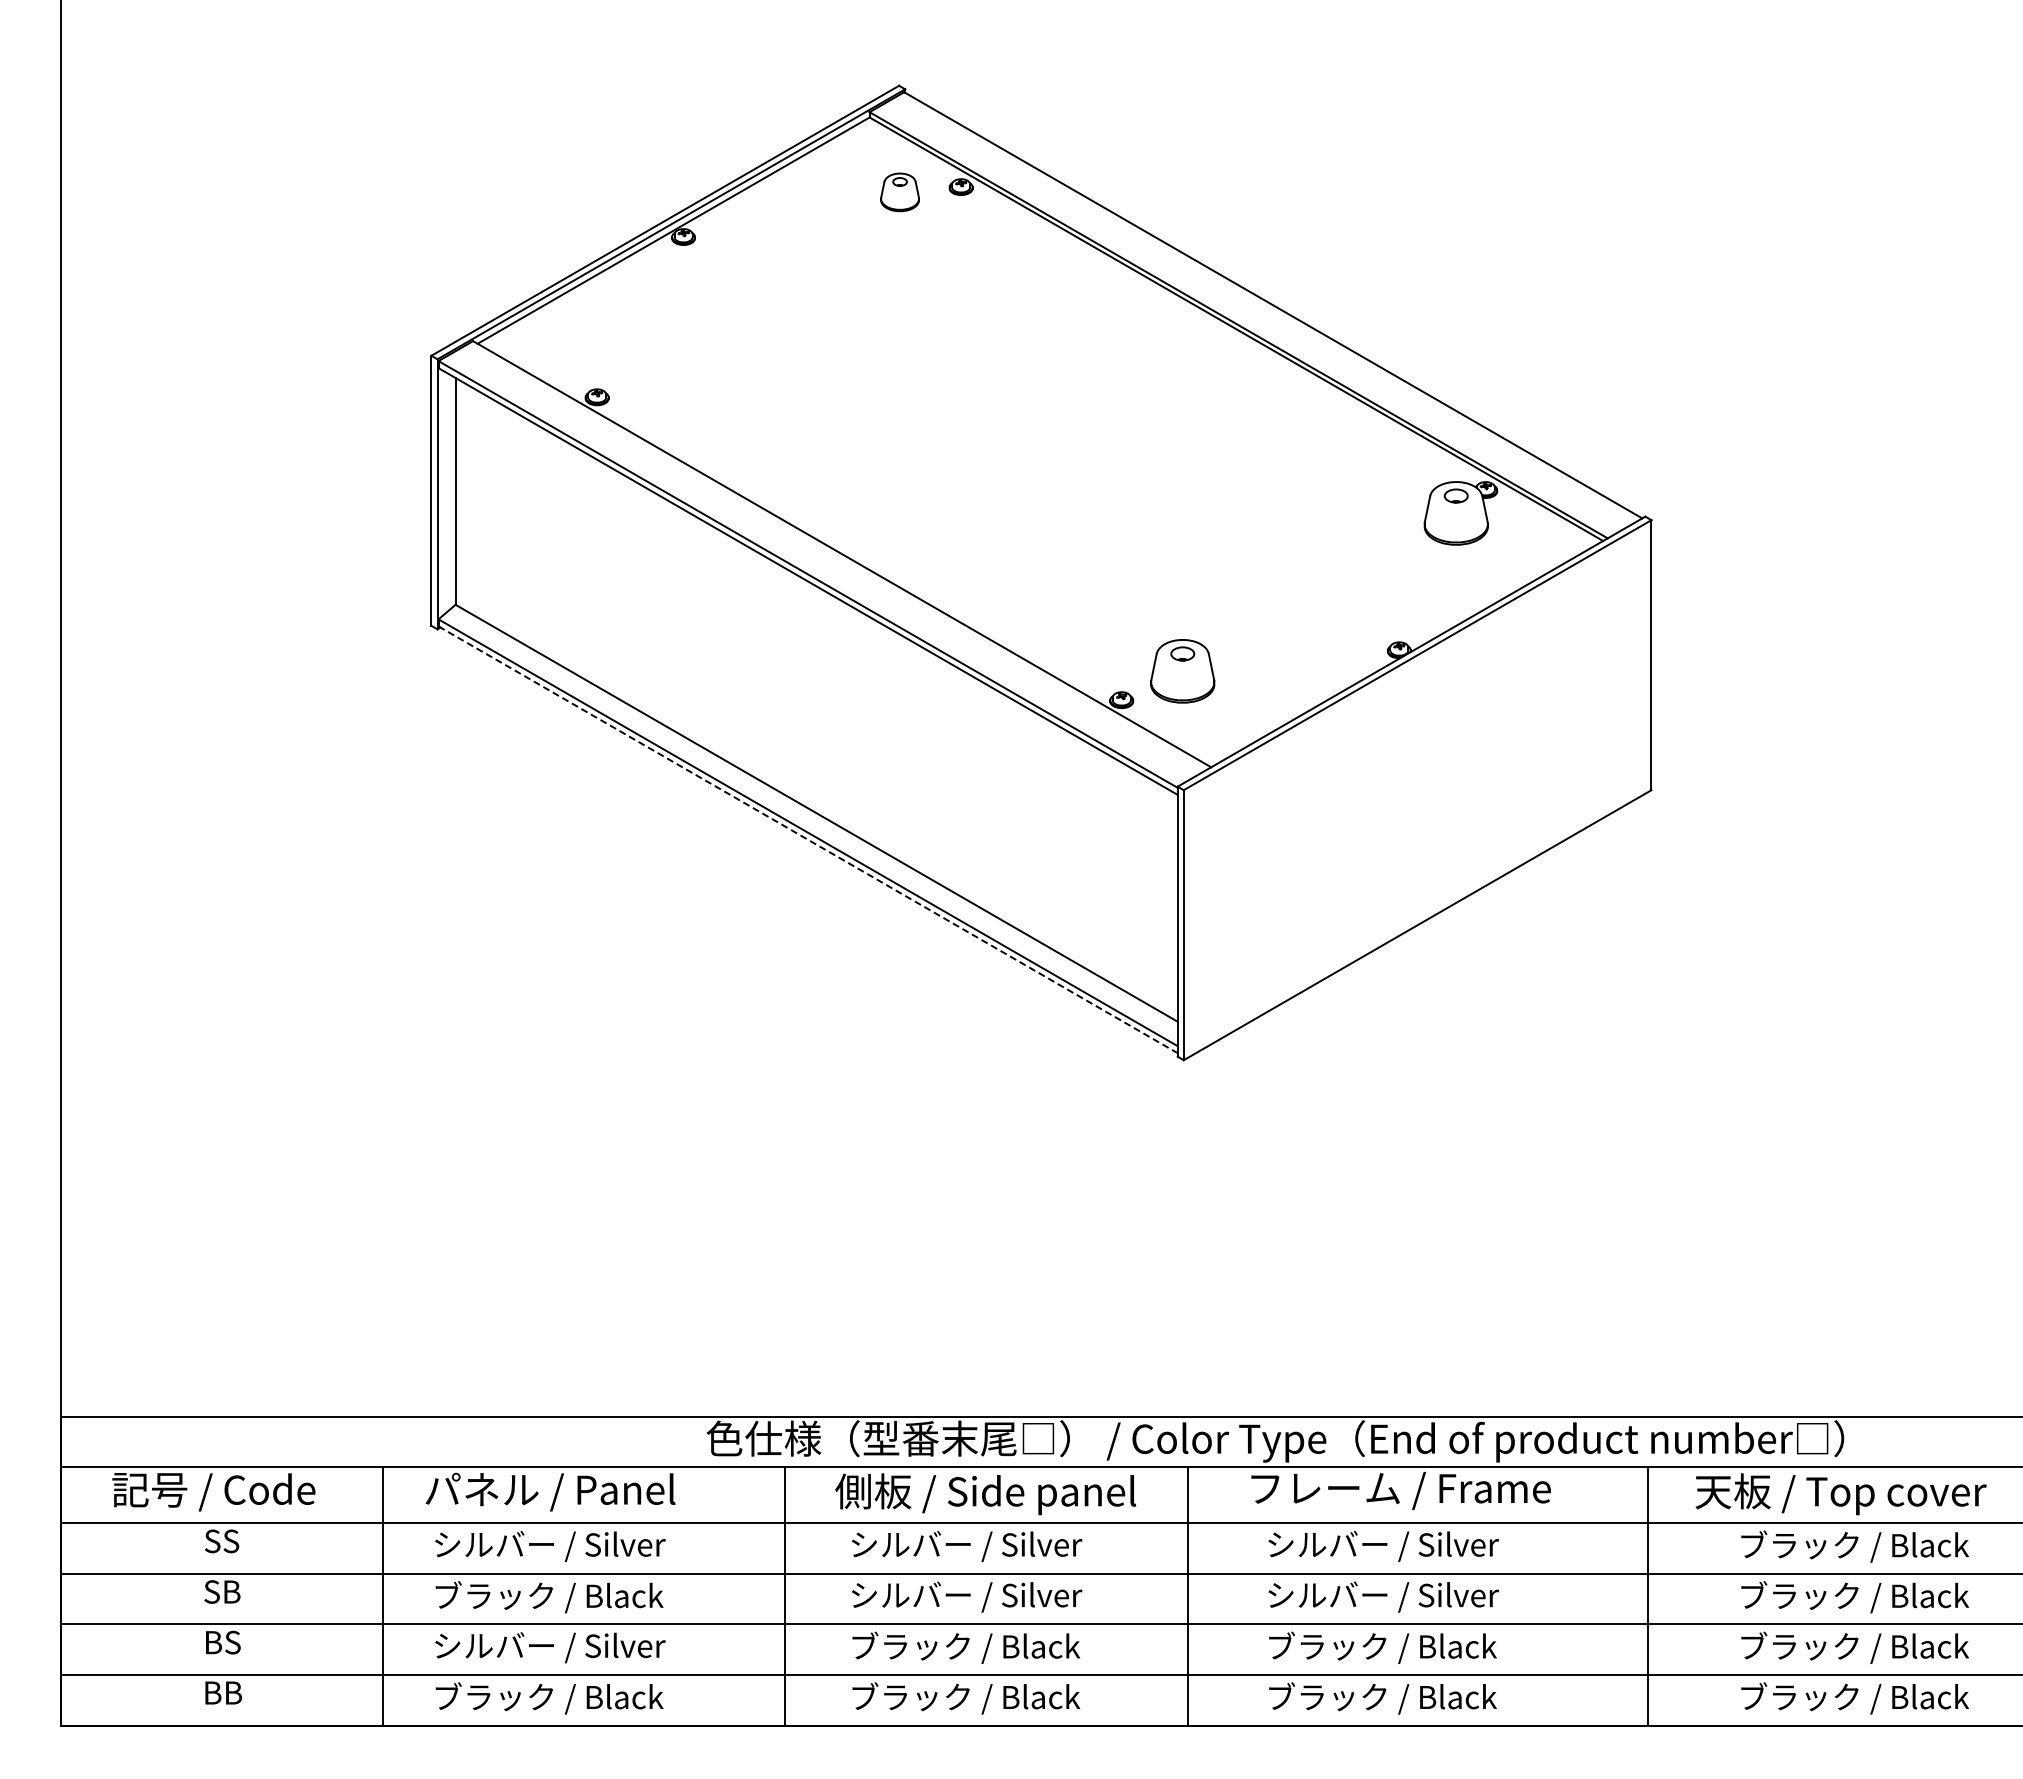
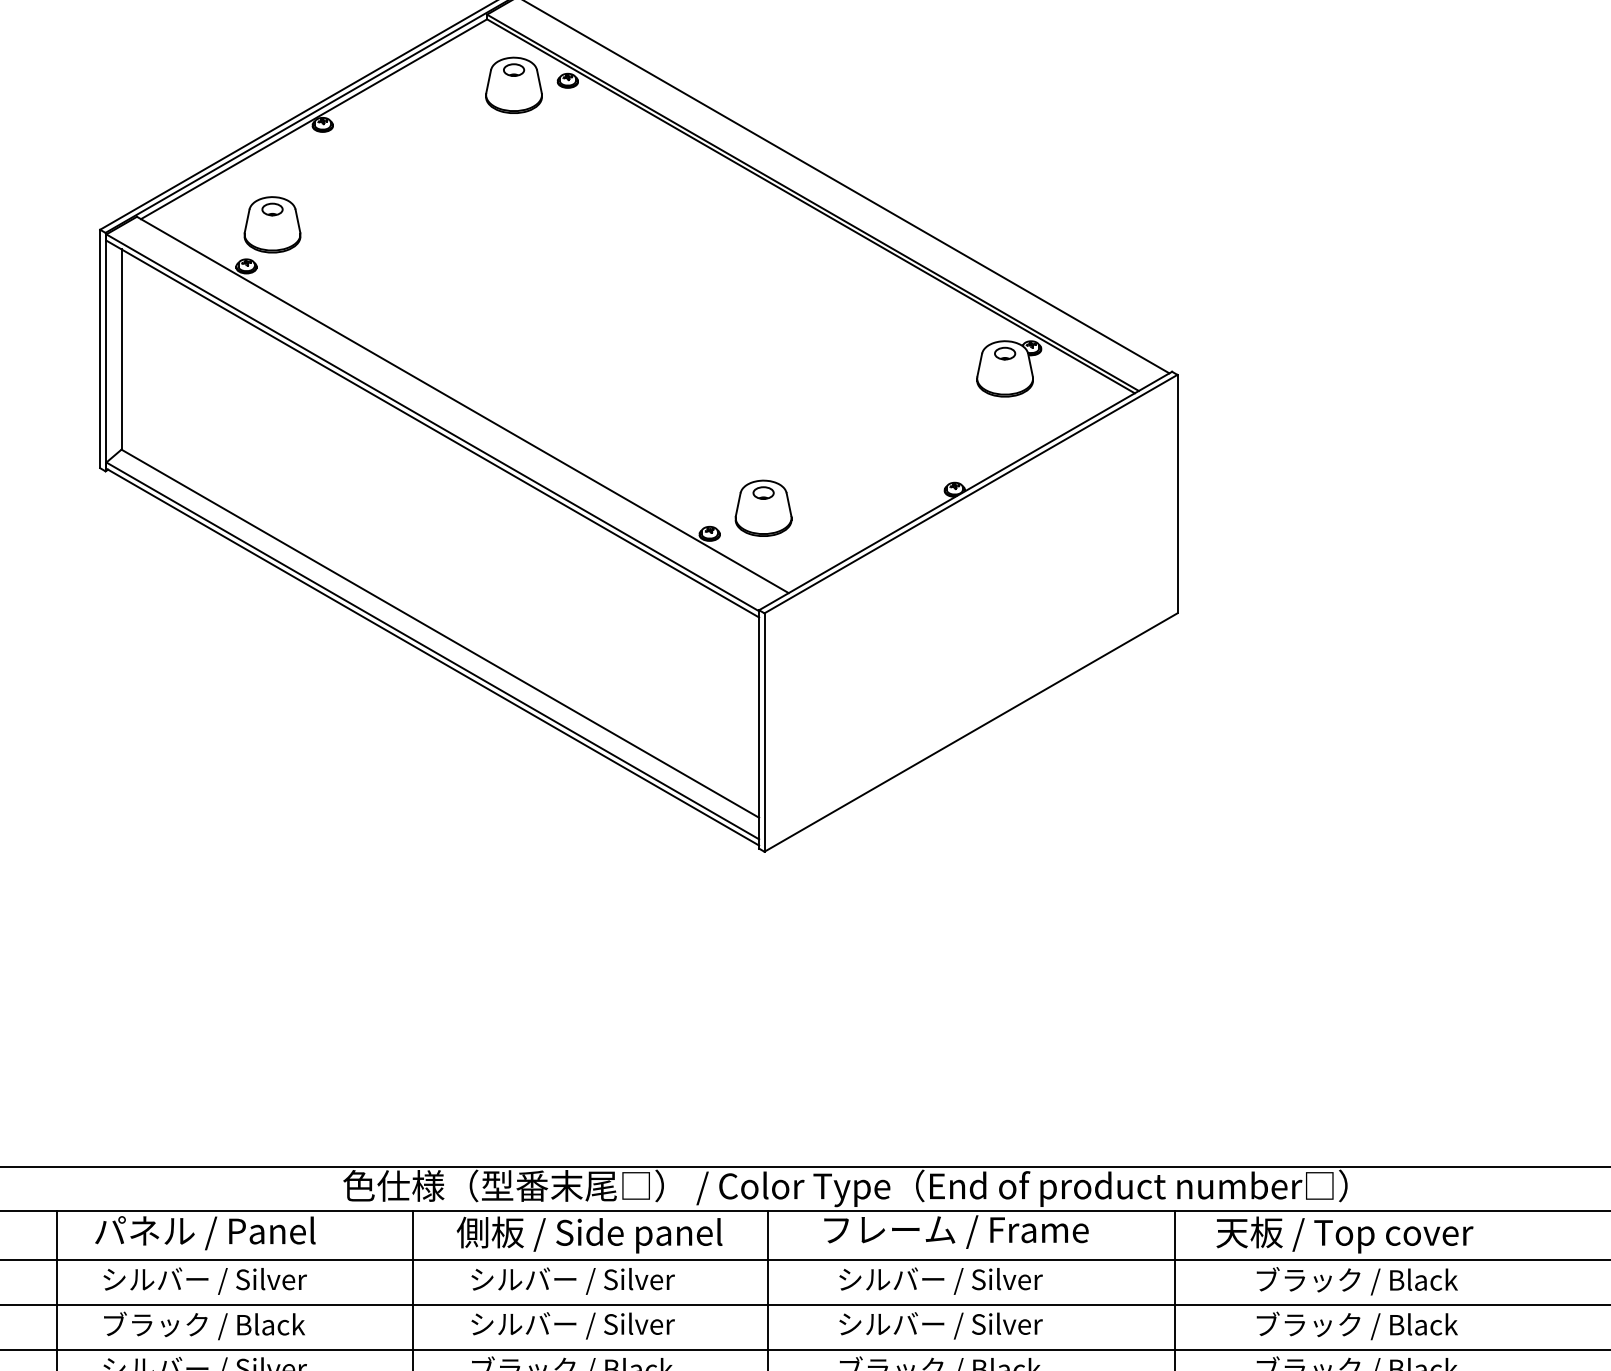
part: (899, 192) -> (513, 85), size x1.67
part: (626, 350) -> (272, 225), added
line: (808, 839) -> (433, 656), dashed -> solid

